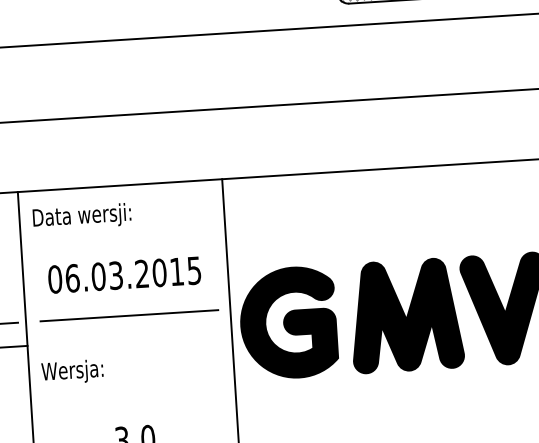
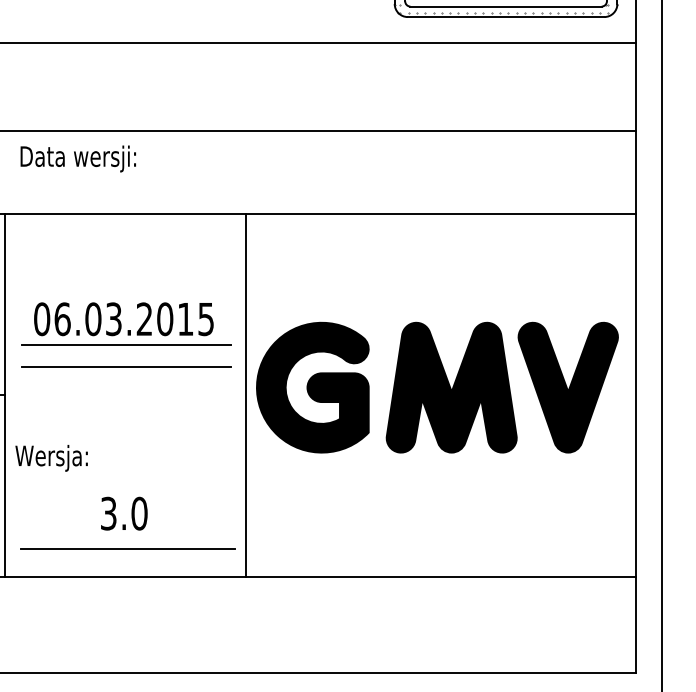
text: (81, 216) -> (77, 158), moved
line: (128, 296) -> (126, 344), added
text: (72, 372) -> (51, 458), moved

